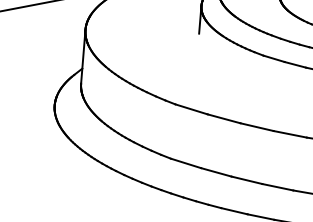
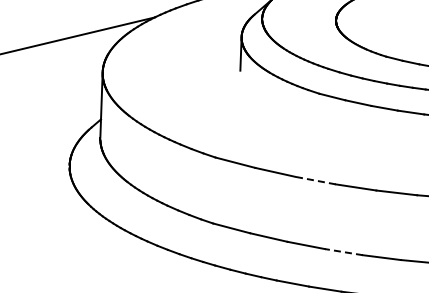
line: (257, 127) -> (315, 180), solid -> dashed
line: (277, 187) -> (343, 252), solid -> dashed

